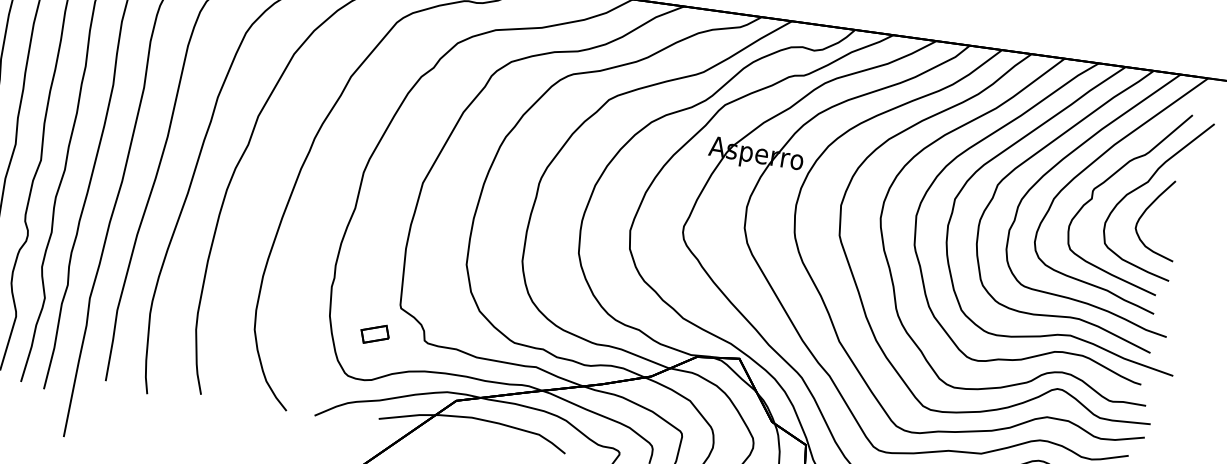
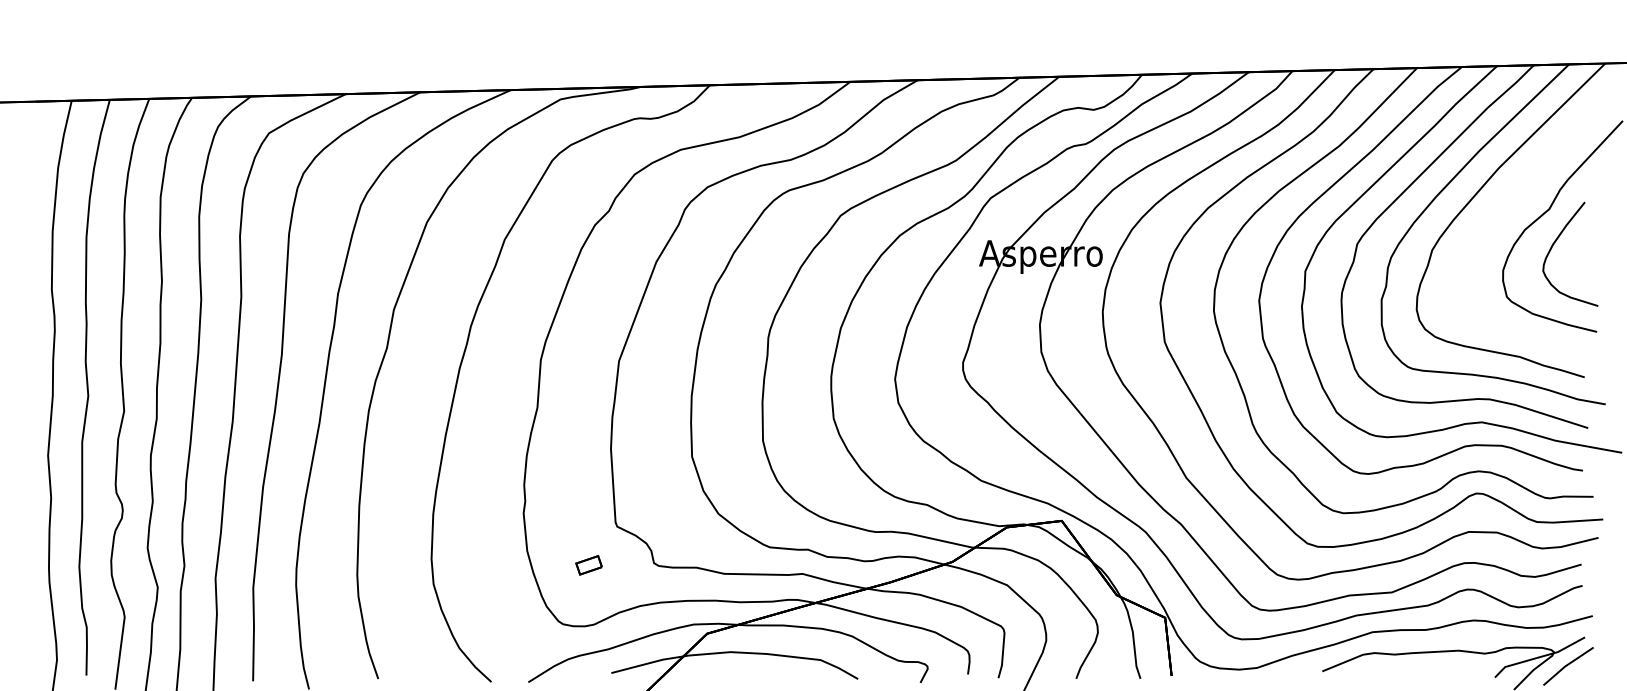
curve: (1107, 180) -> (1497, 215), removed
part: (374, 334) -> (588, 565), size x0.7

